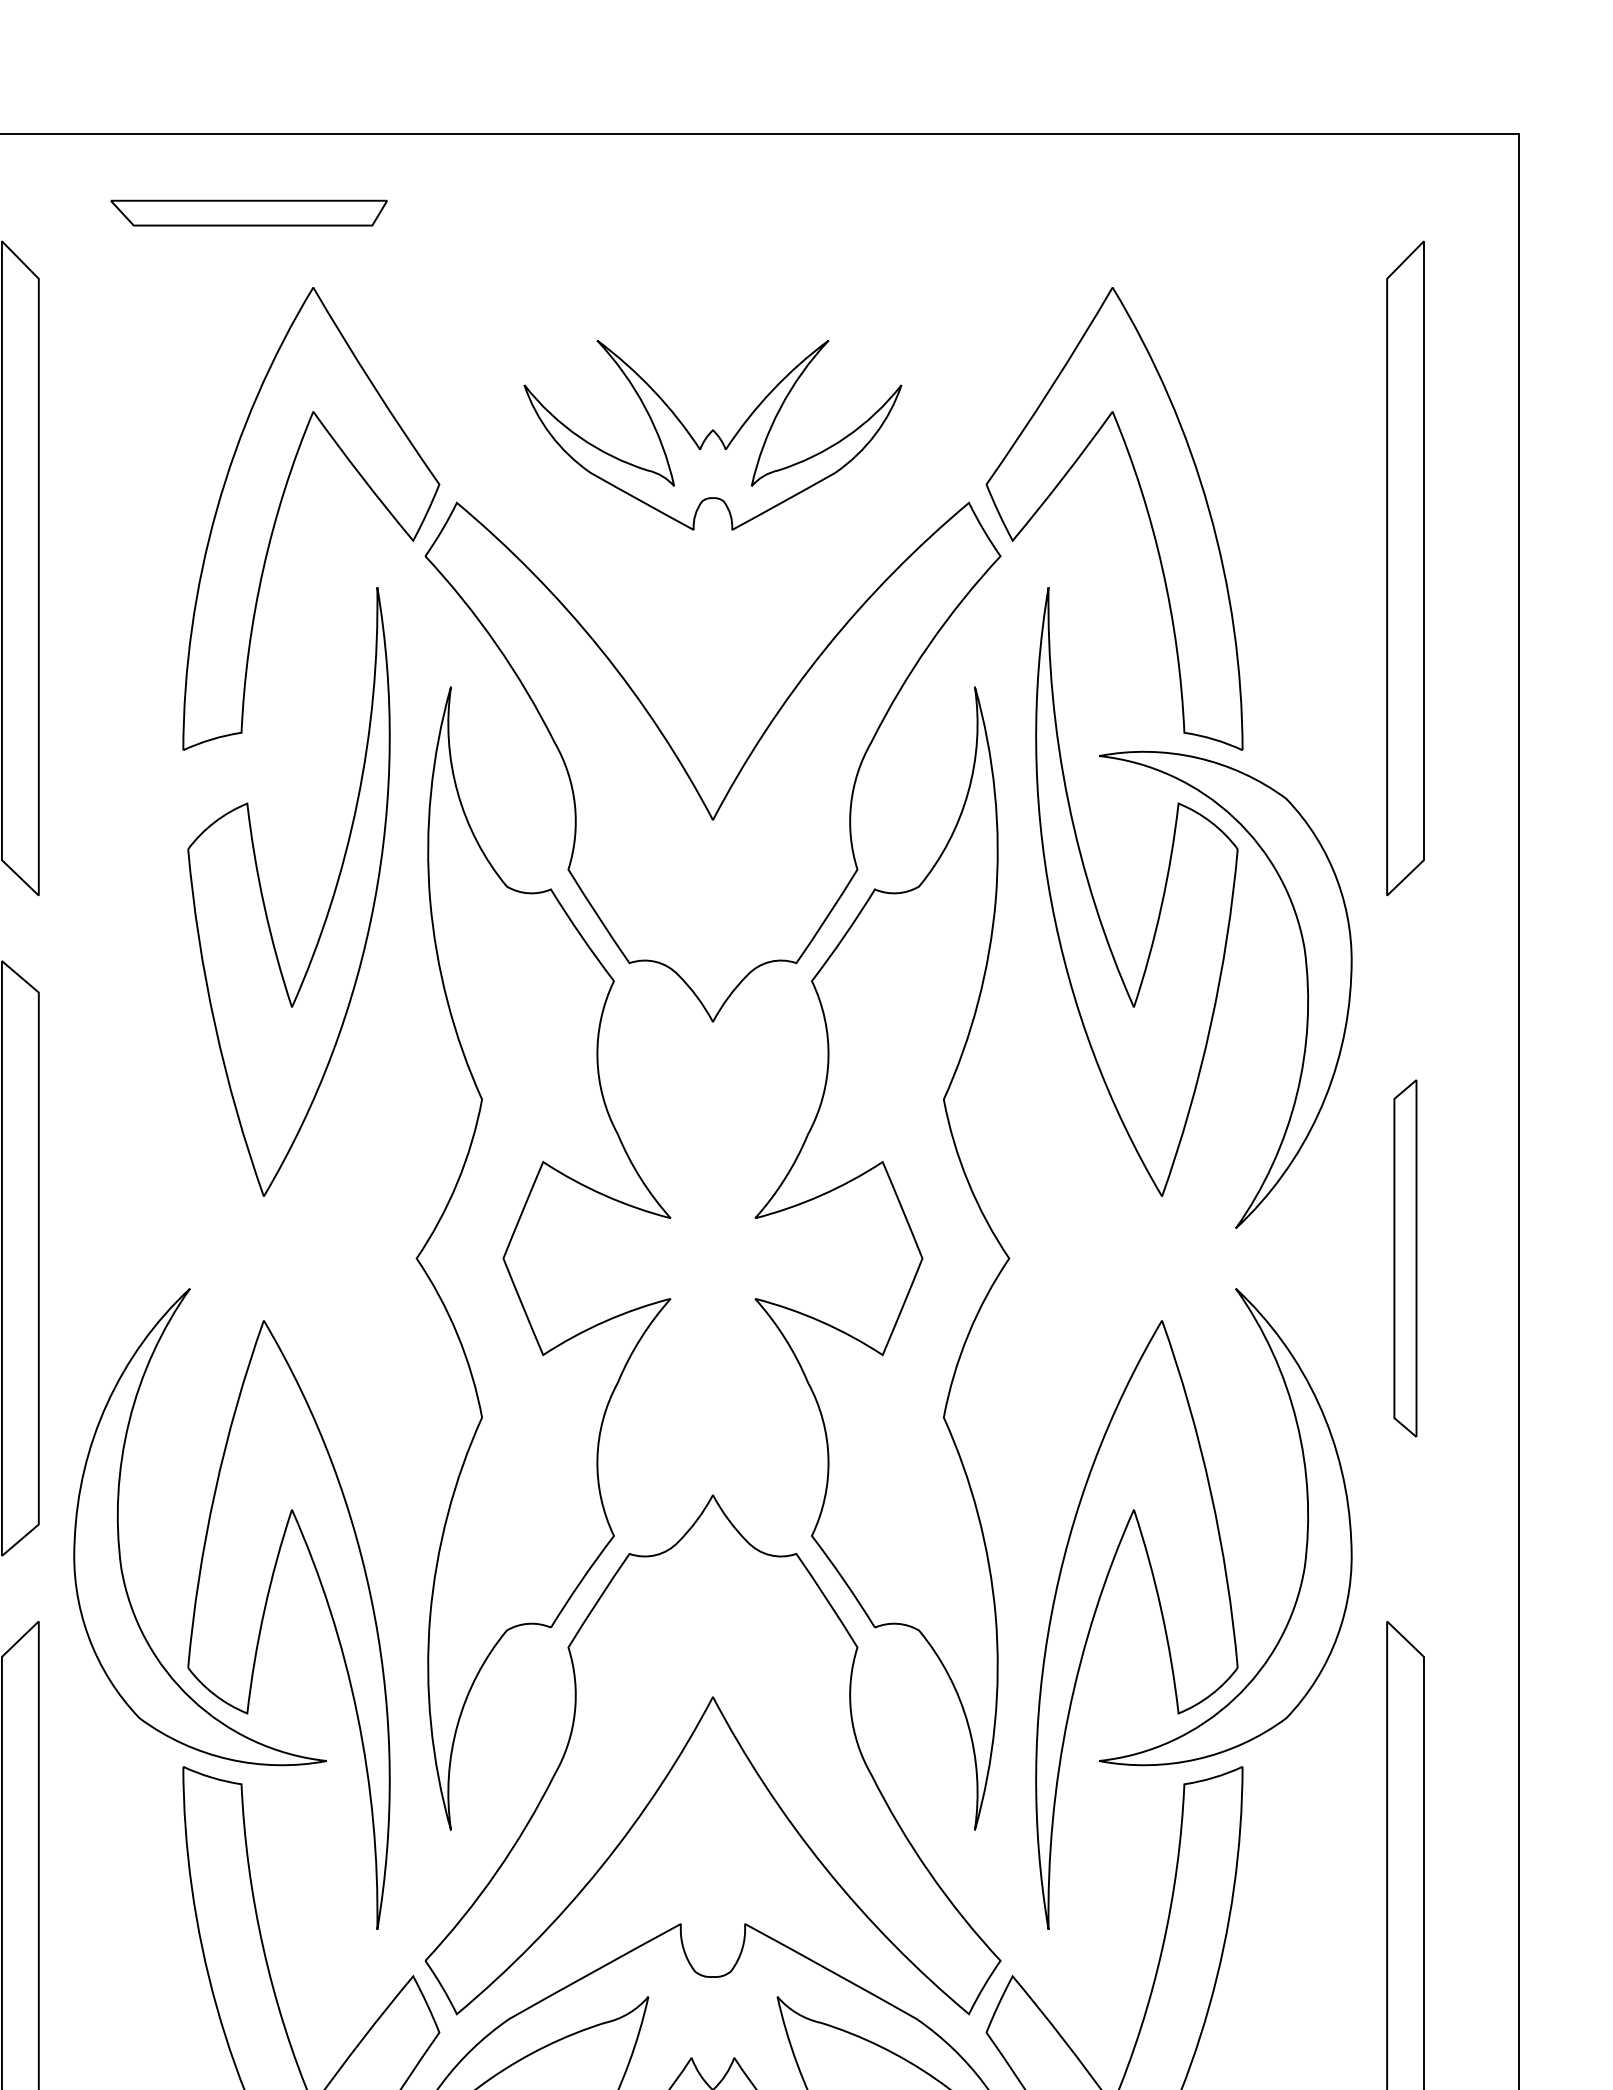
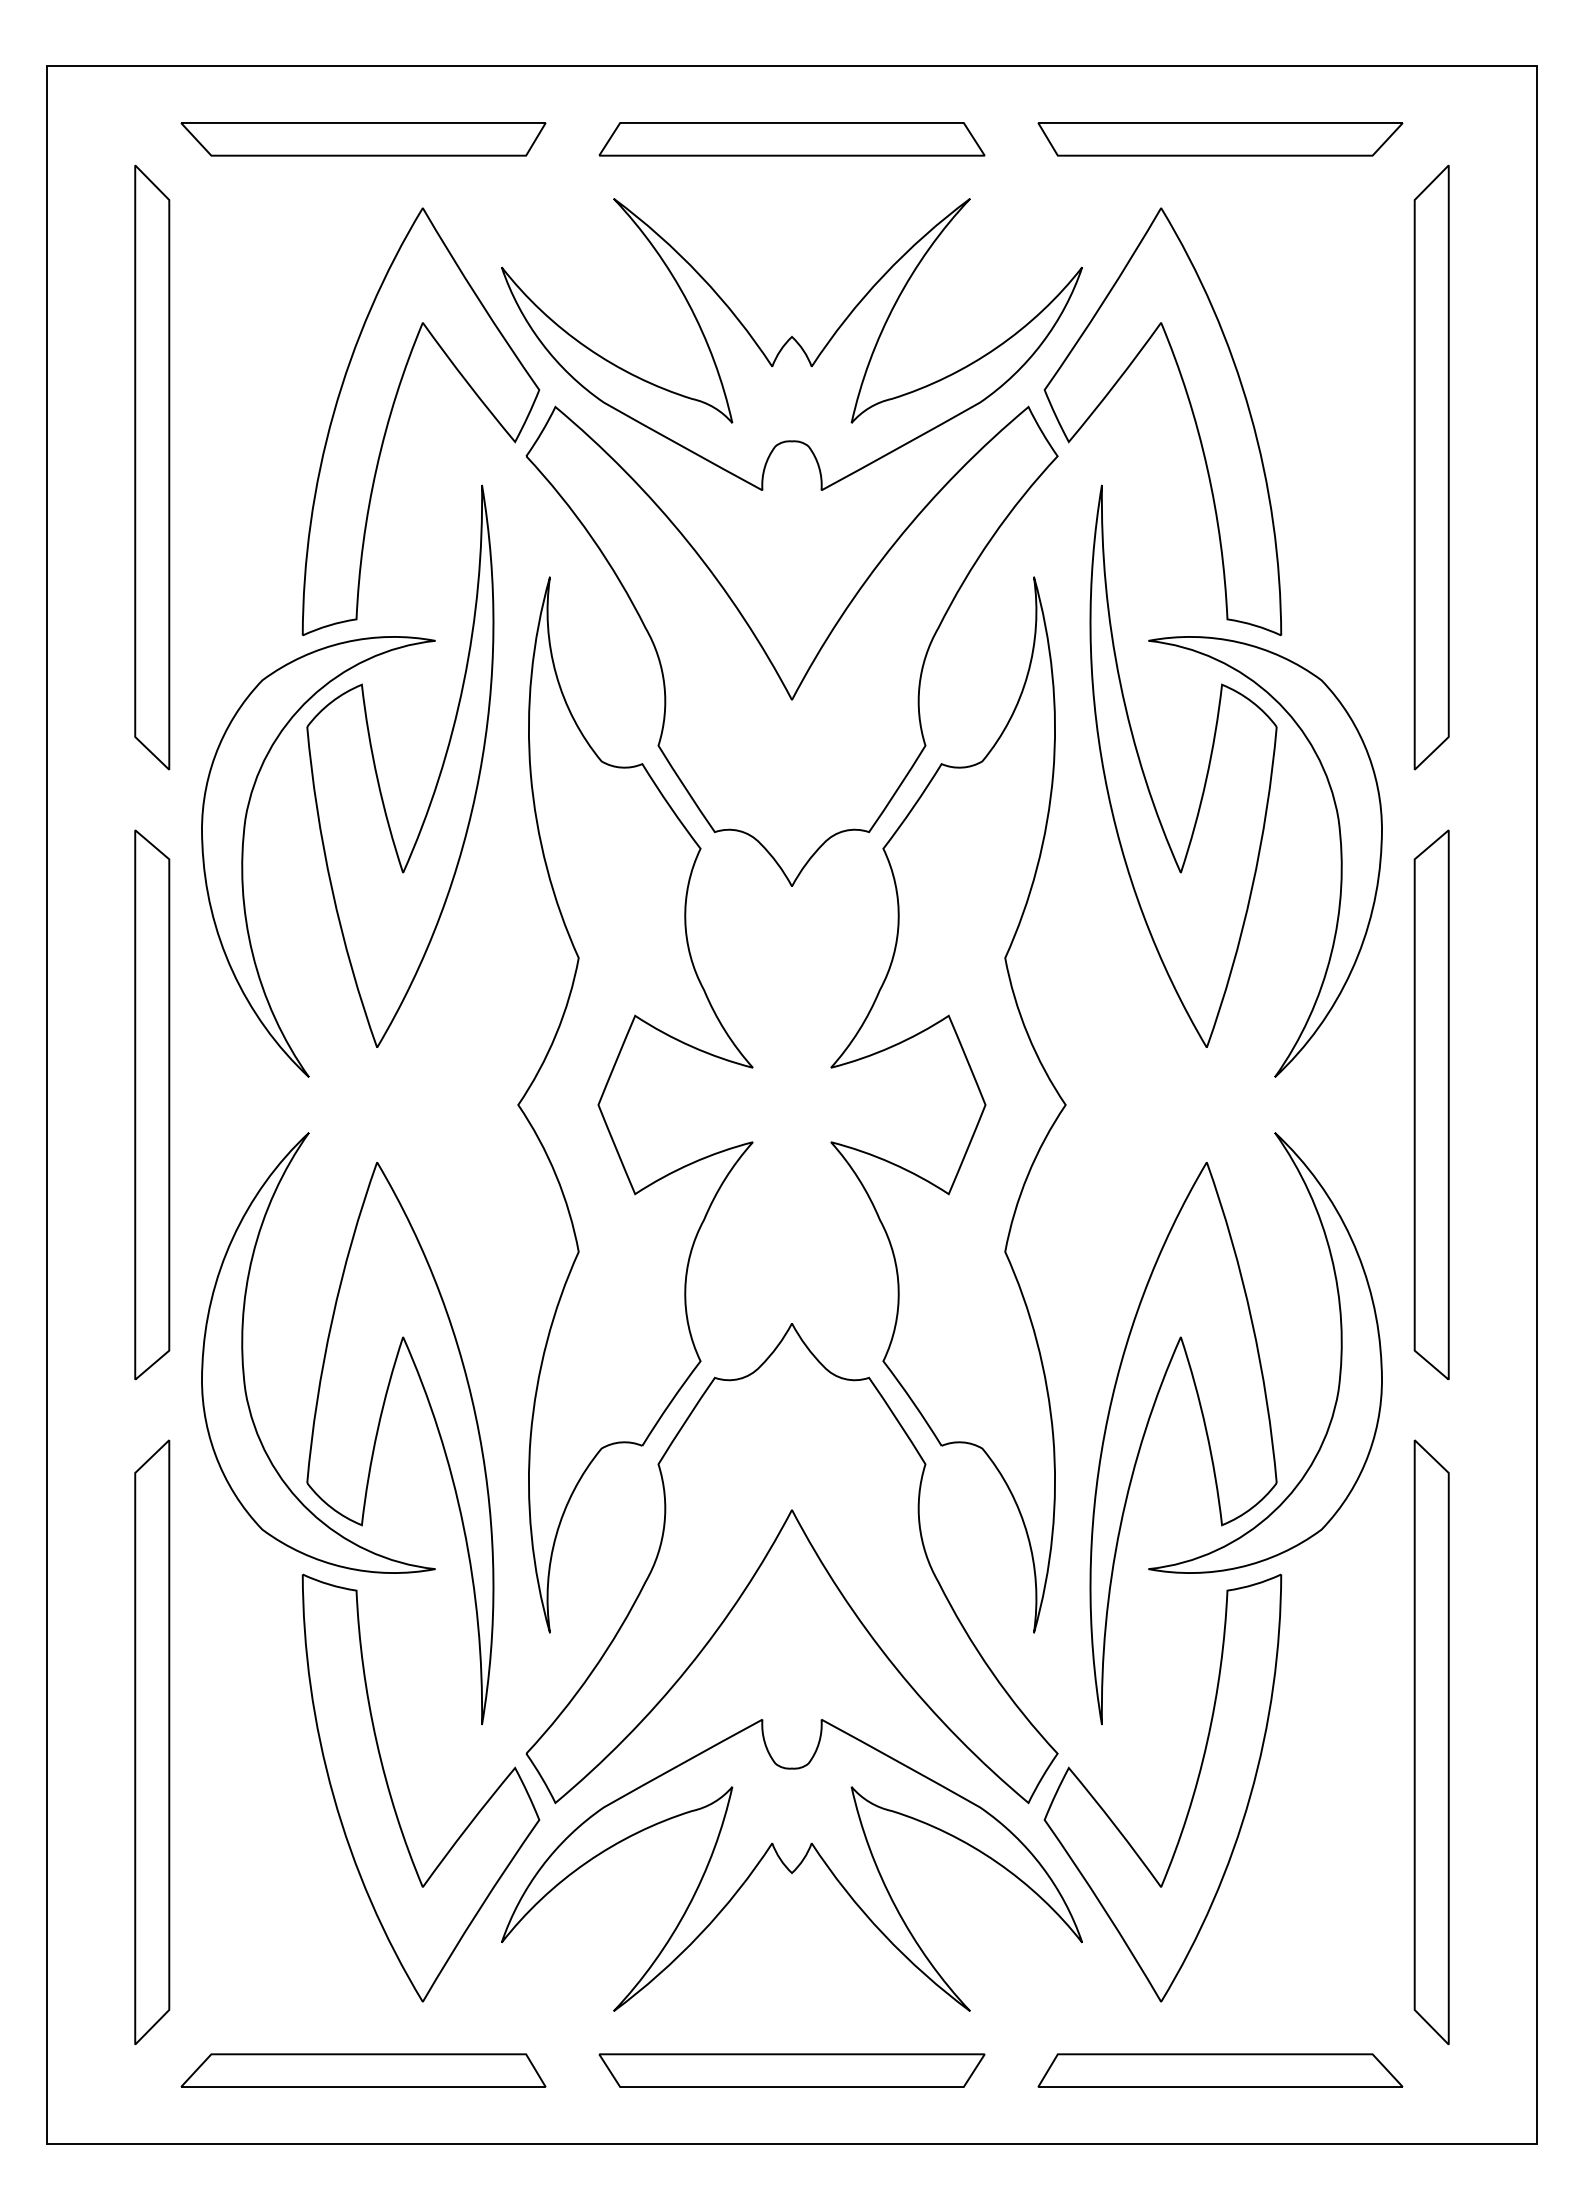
part: (249, 213) -> (363, 139), size x1.43
part: (712, 213) -> (791, 139), added
part: (1176, 213) -> (1220, 139), added
part: (712, 435) -> (791, 344), size x1.67
part: (119, 989) -> (243, 856), added
part: (1405, 1258) -> (1431, 1104), size x1.67

